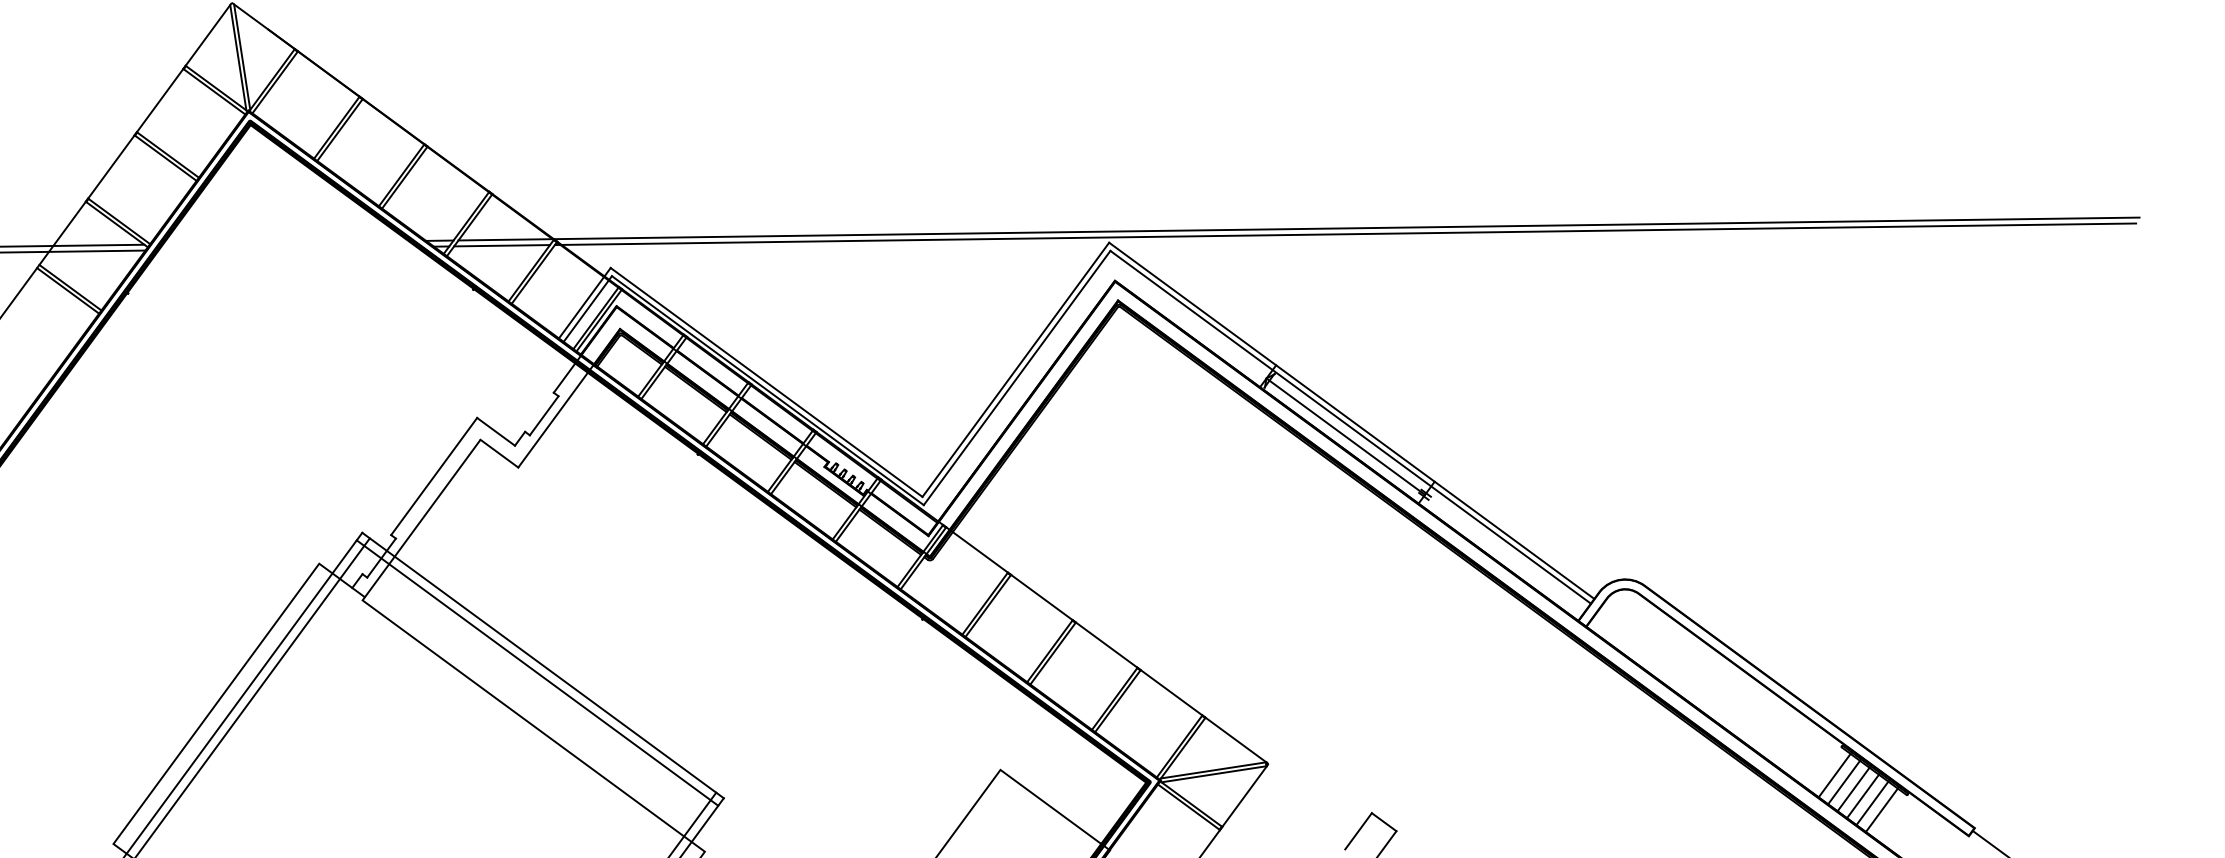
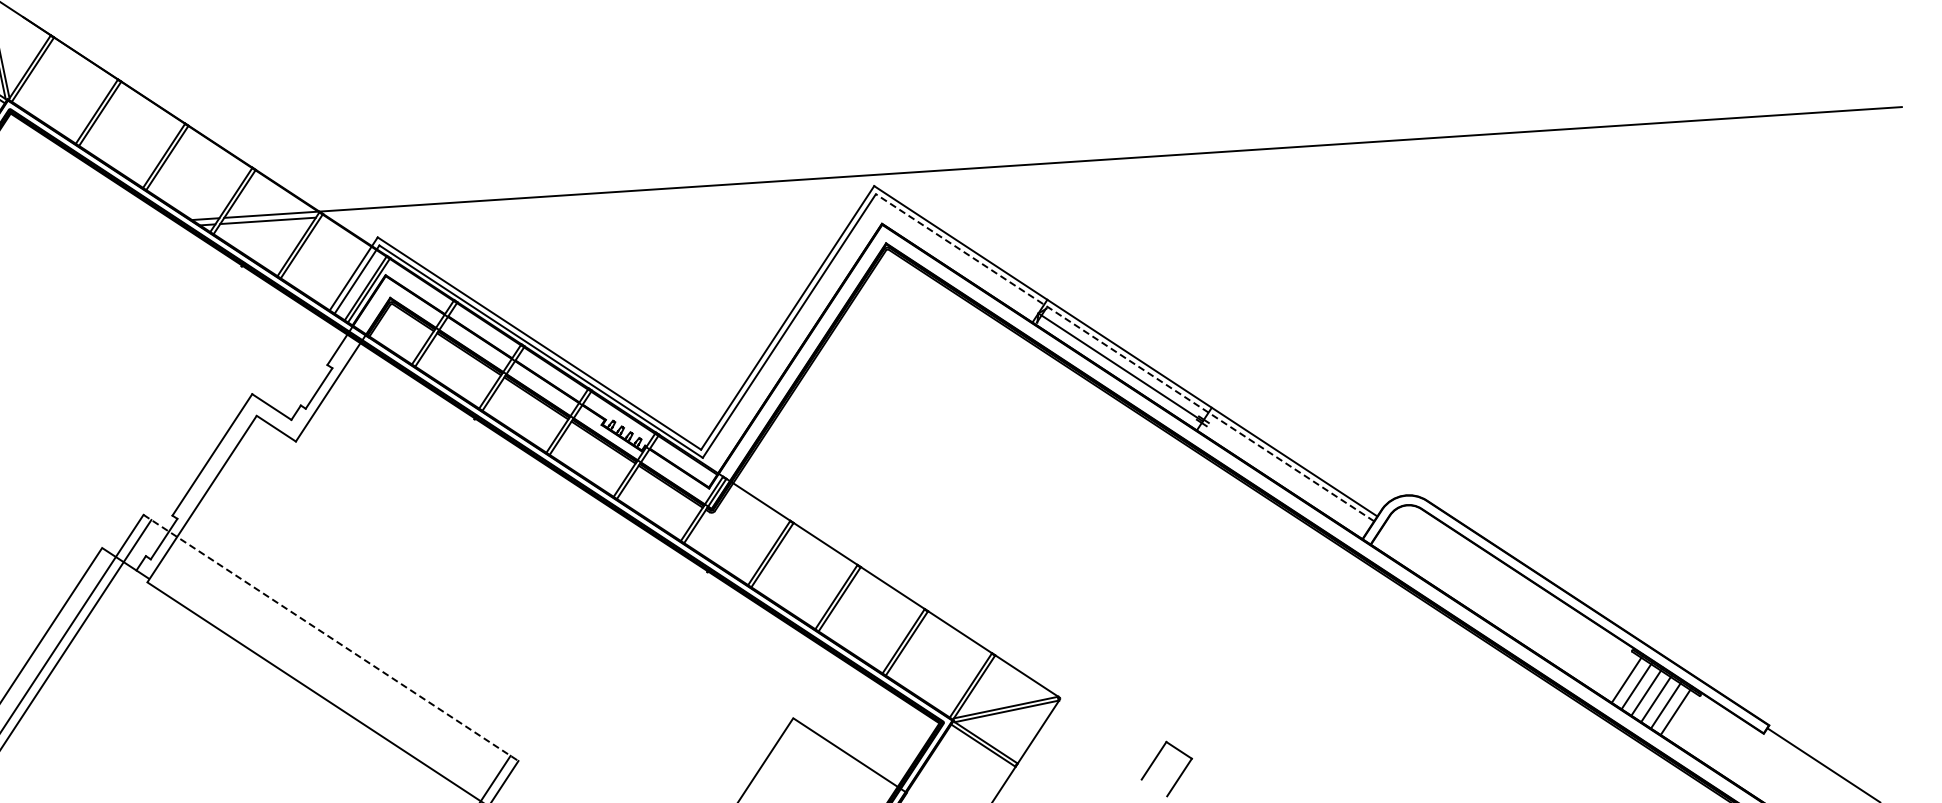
line: (1345, 234) -> (1109, 165), removed
line: (1350, 427) -> (1124, 357), solid -> dashed
line: (543, 665) -> (331, 637), solid -> dashed
line: (537, 672) -> (325, 645), removed

